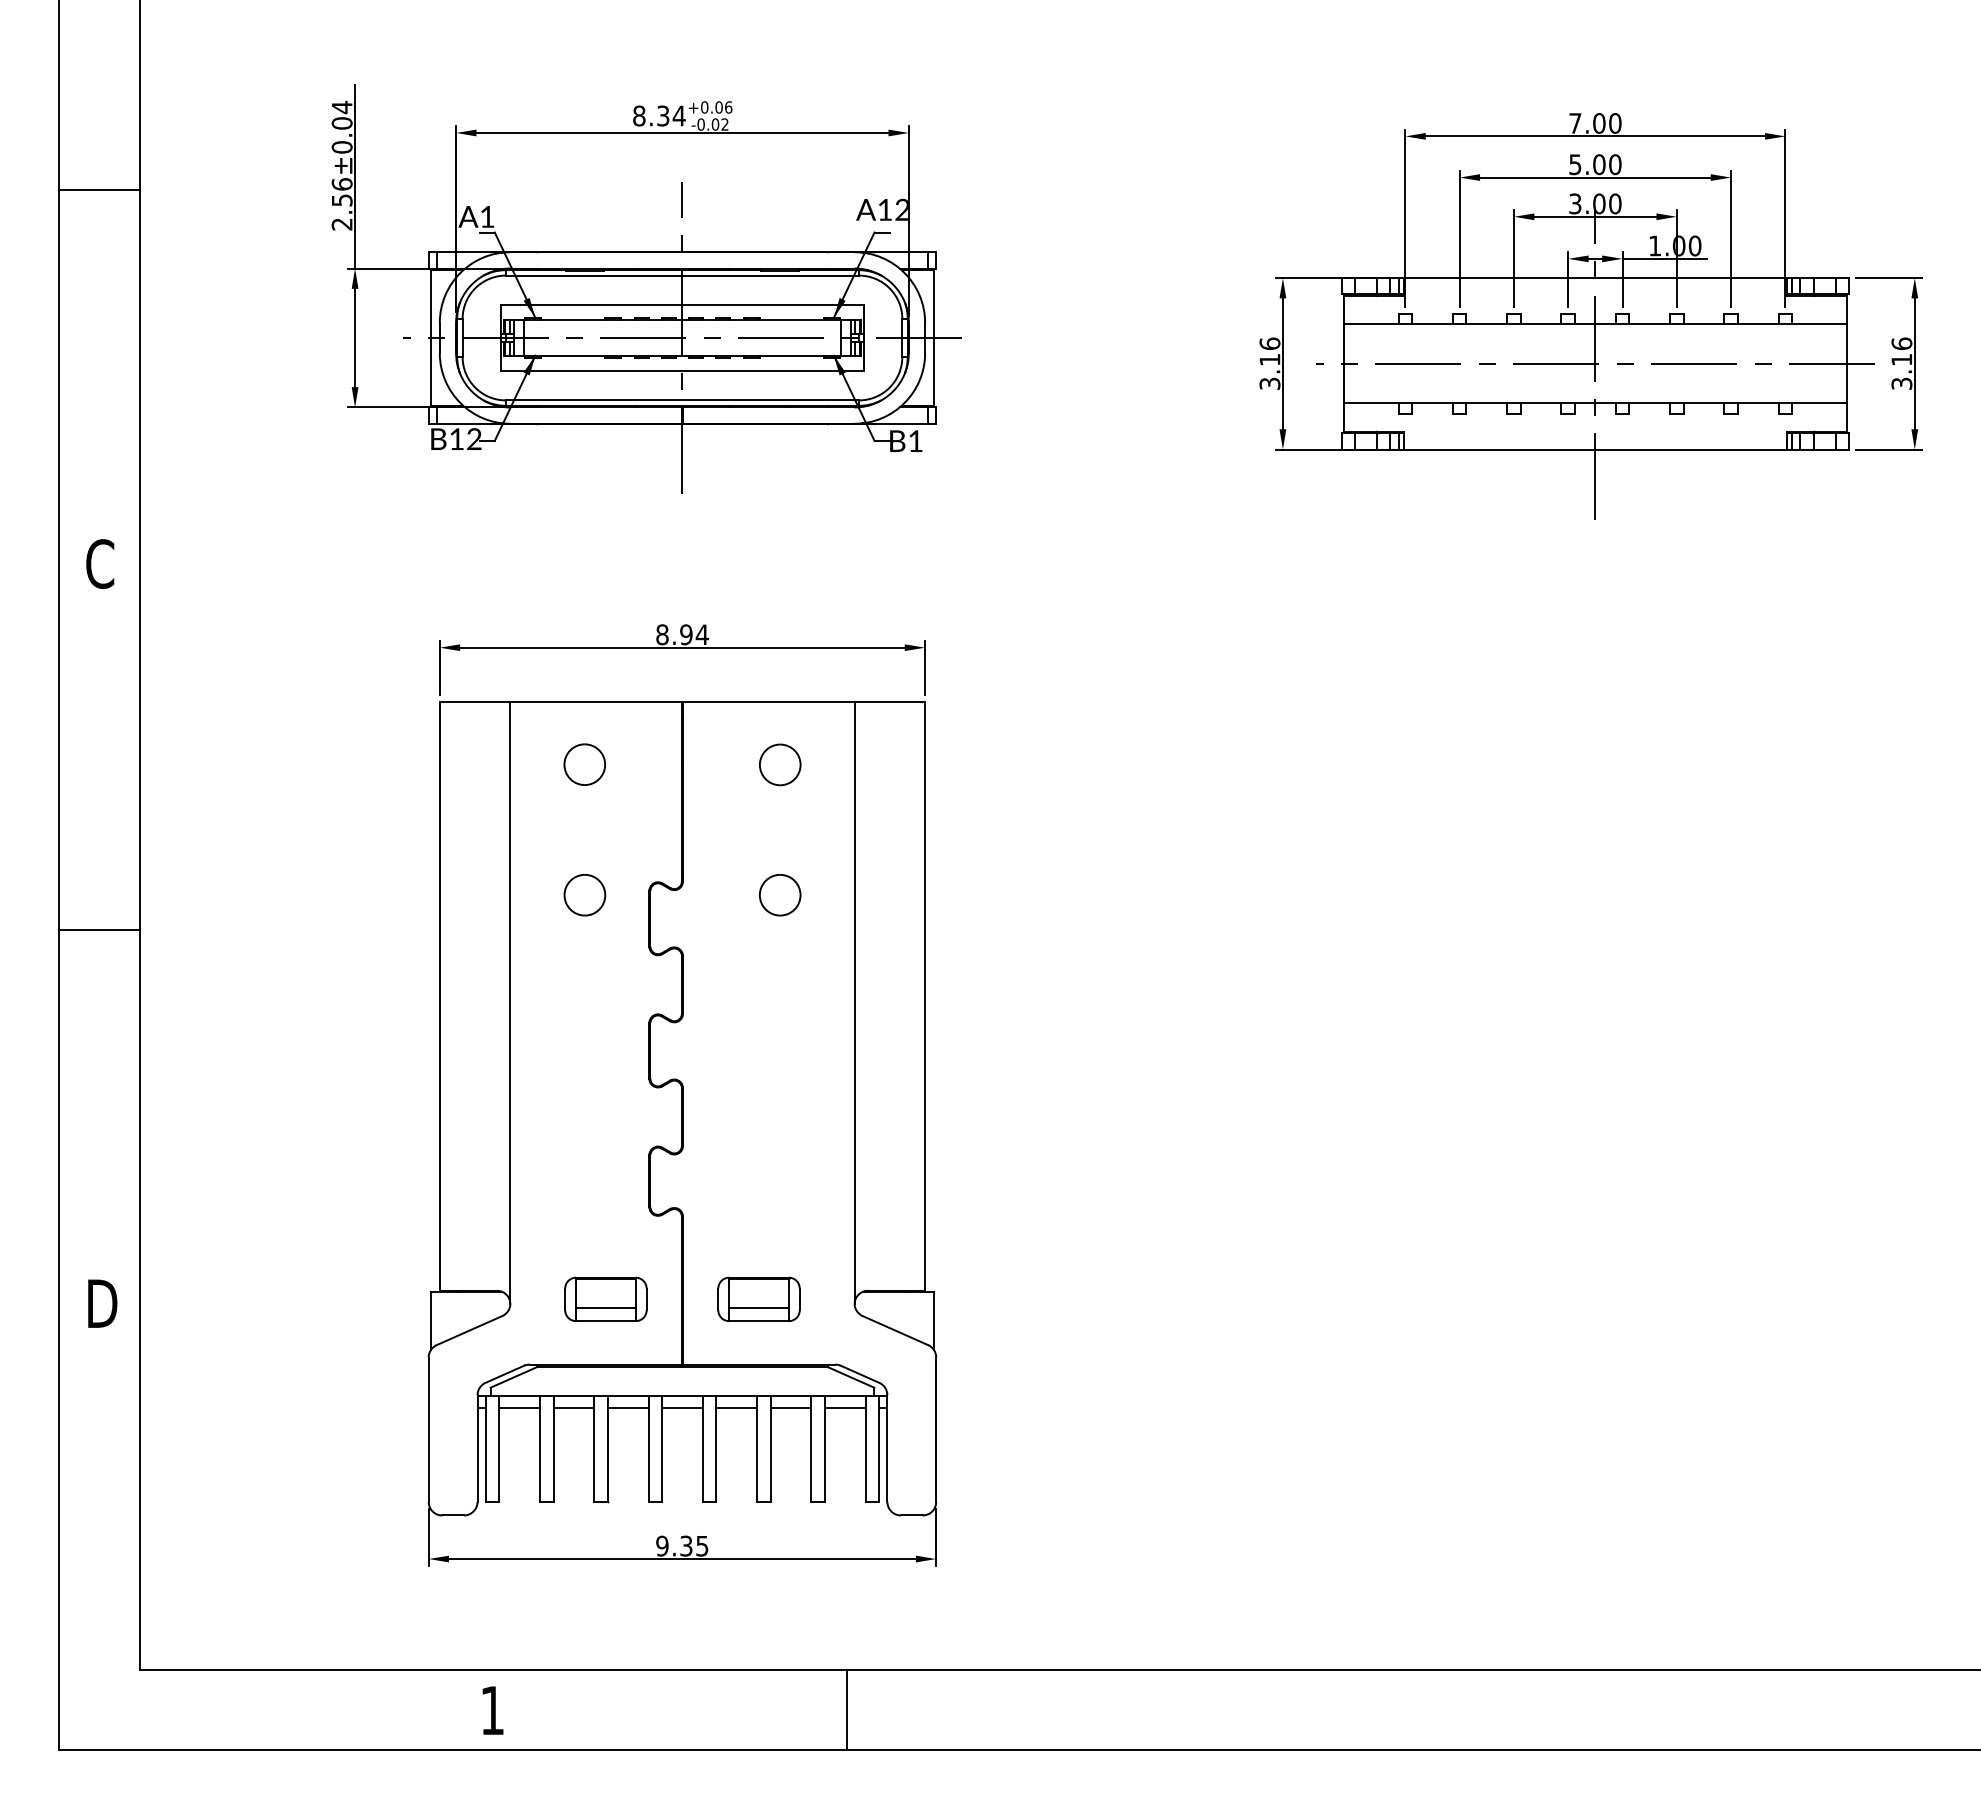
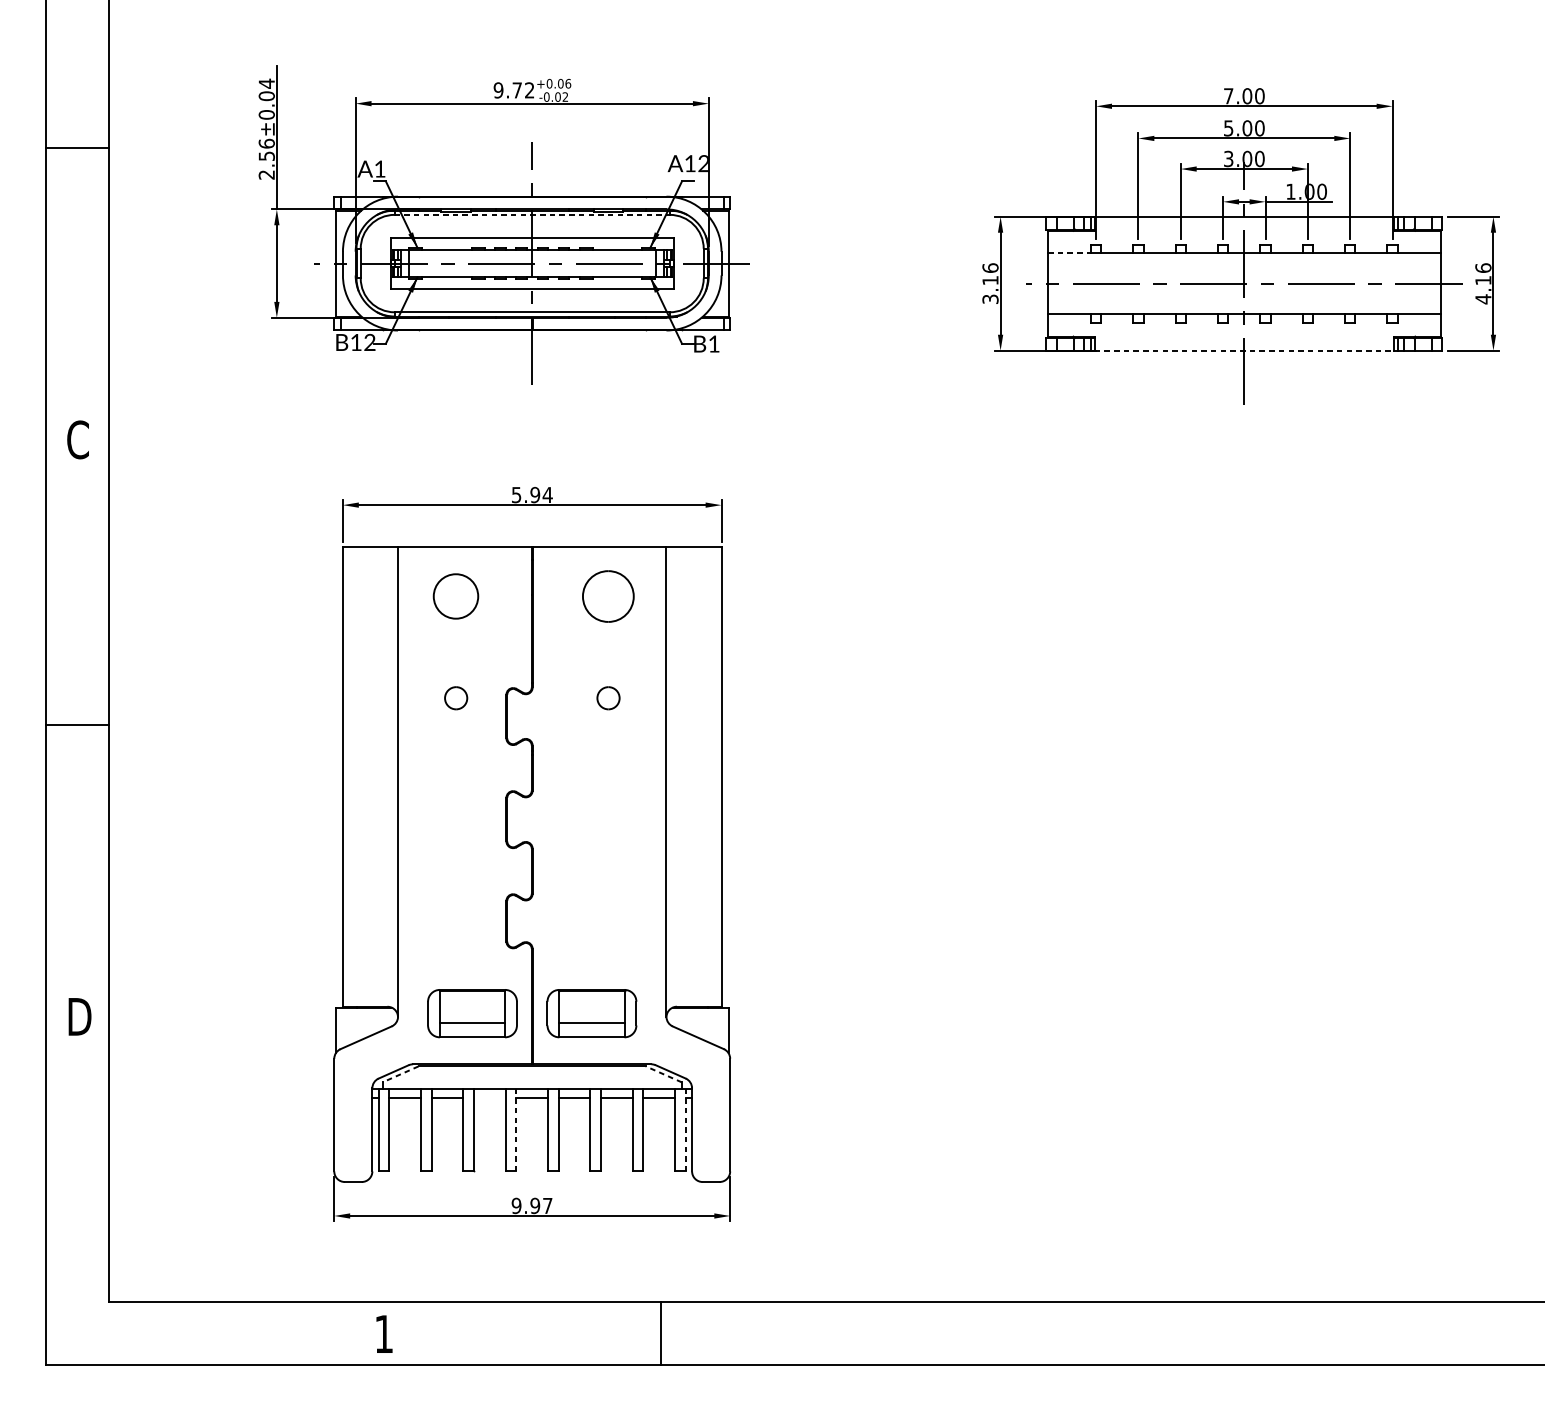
text: (659, 115) -> (514, 90), 8.34 -> 9.72
line: (682, 275) -> (532, 214), solid -> dashed
line: (1371, 324) -> (1069, 253), solid -> dashed
text: (1901, 383) -> (1483, 299), 3.16 -> 4.16
line: (1595, 449) -> (1244, 350), solid -> dashed
text: (662, 634) -> (516, 494), 8.94 -> 5.94
part: (584, 764) -> (455, 596), size x1.4
part: (780, 764) -> (608, 596), size x1.6
part: (584, 895) -> (455, 698), size x0.7
part: (780, 895) -> (608, 698), size x0.7
part: (605, 1298) -> (472, 1012), size x1.4
part: (758, 1298) -> (591, 1012), size x1.4
line: (513, 1377) -> (400, 1074), solid -> dashed
line: (850, 1377) -> (663, 1074), solid -> dashed
line: (627, 1408) -> (489, 1098), removed
line: (662, 1448) -> (516, 1129), solid -> dashed
line: (879, 1448) -> (685, 1129), solid -> dashed
text: (694, 1545) -> (541, 1205), 9.35 -> 9.97

